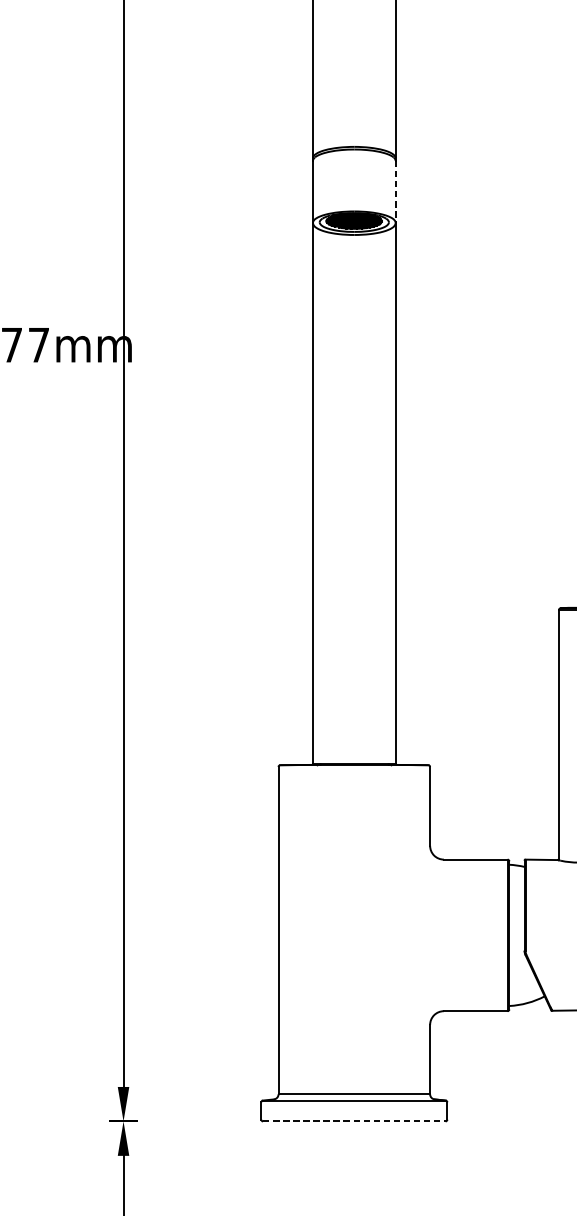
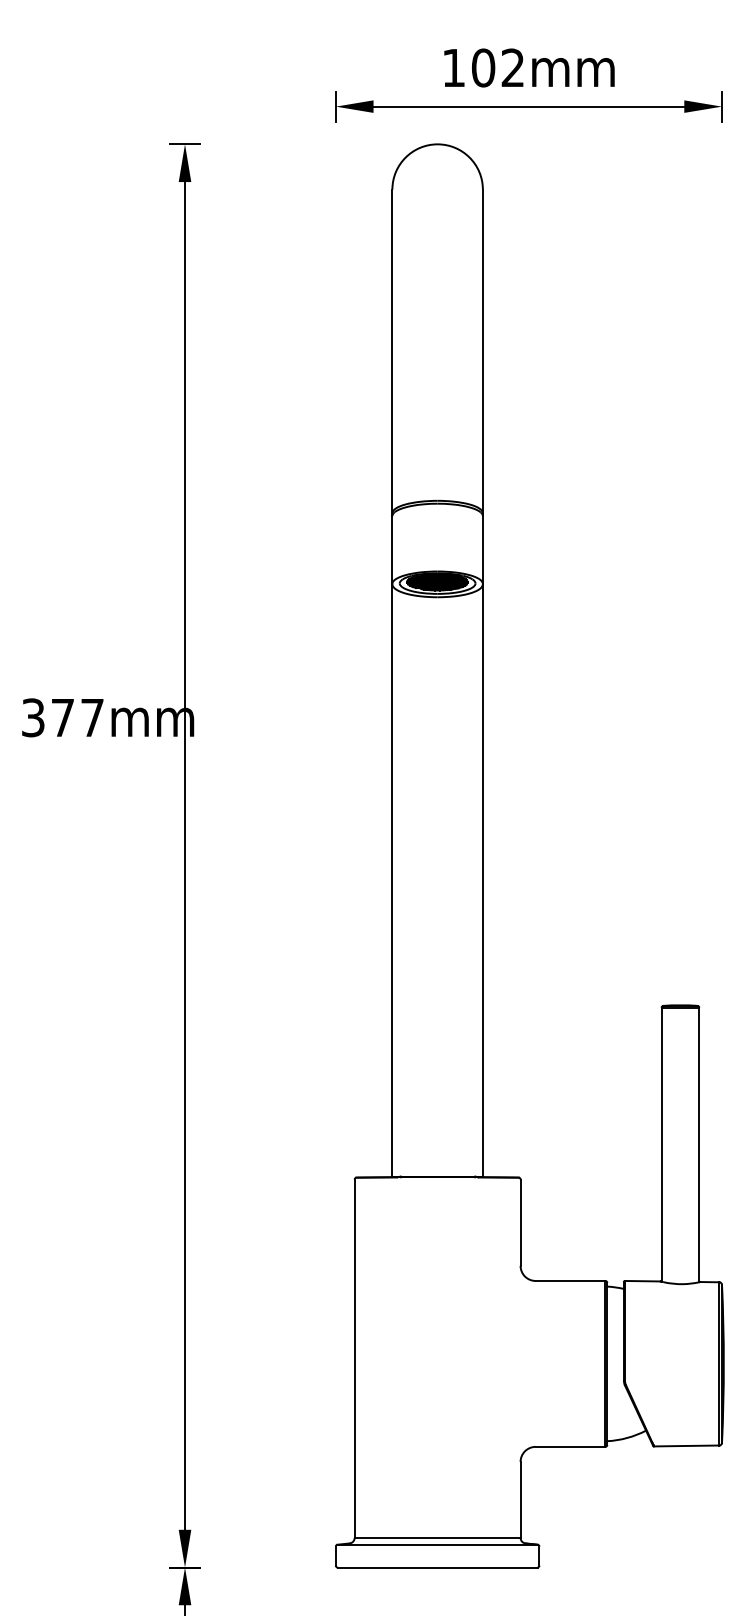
line: (395, 192) -> (482, 550), dashed -> solid
line: (354, 1121) -> (437, 1567), dashed -> solid

